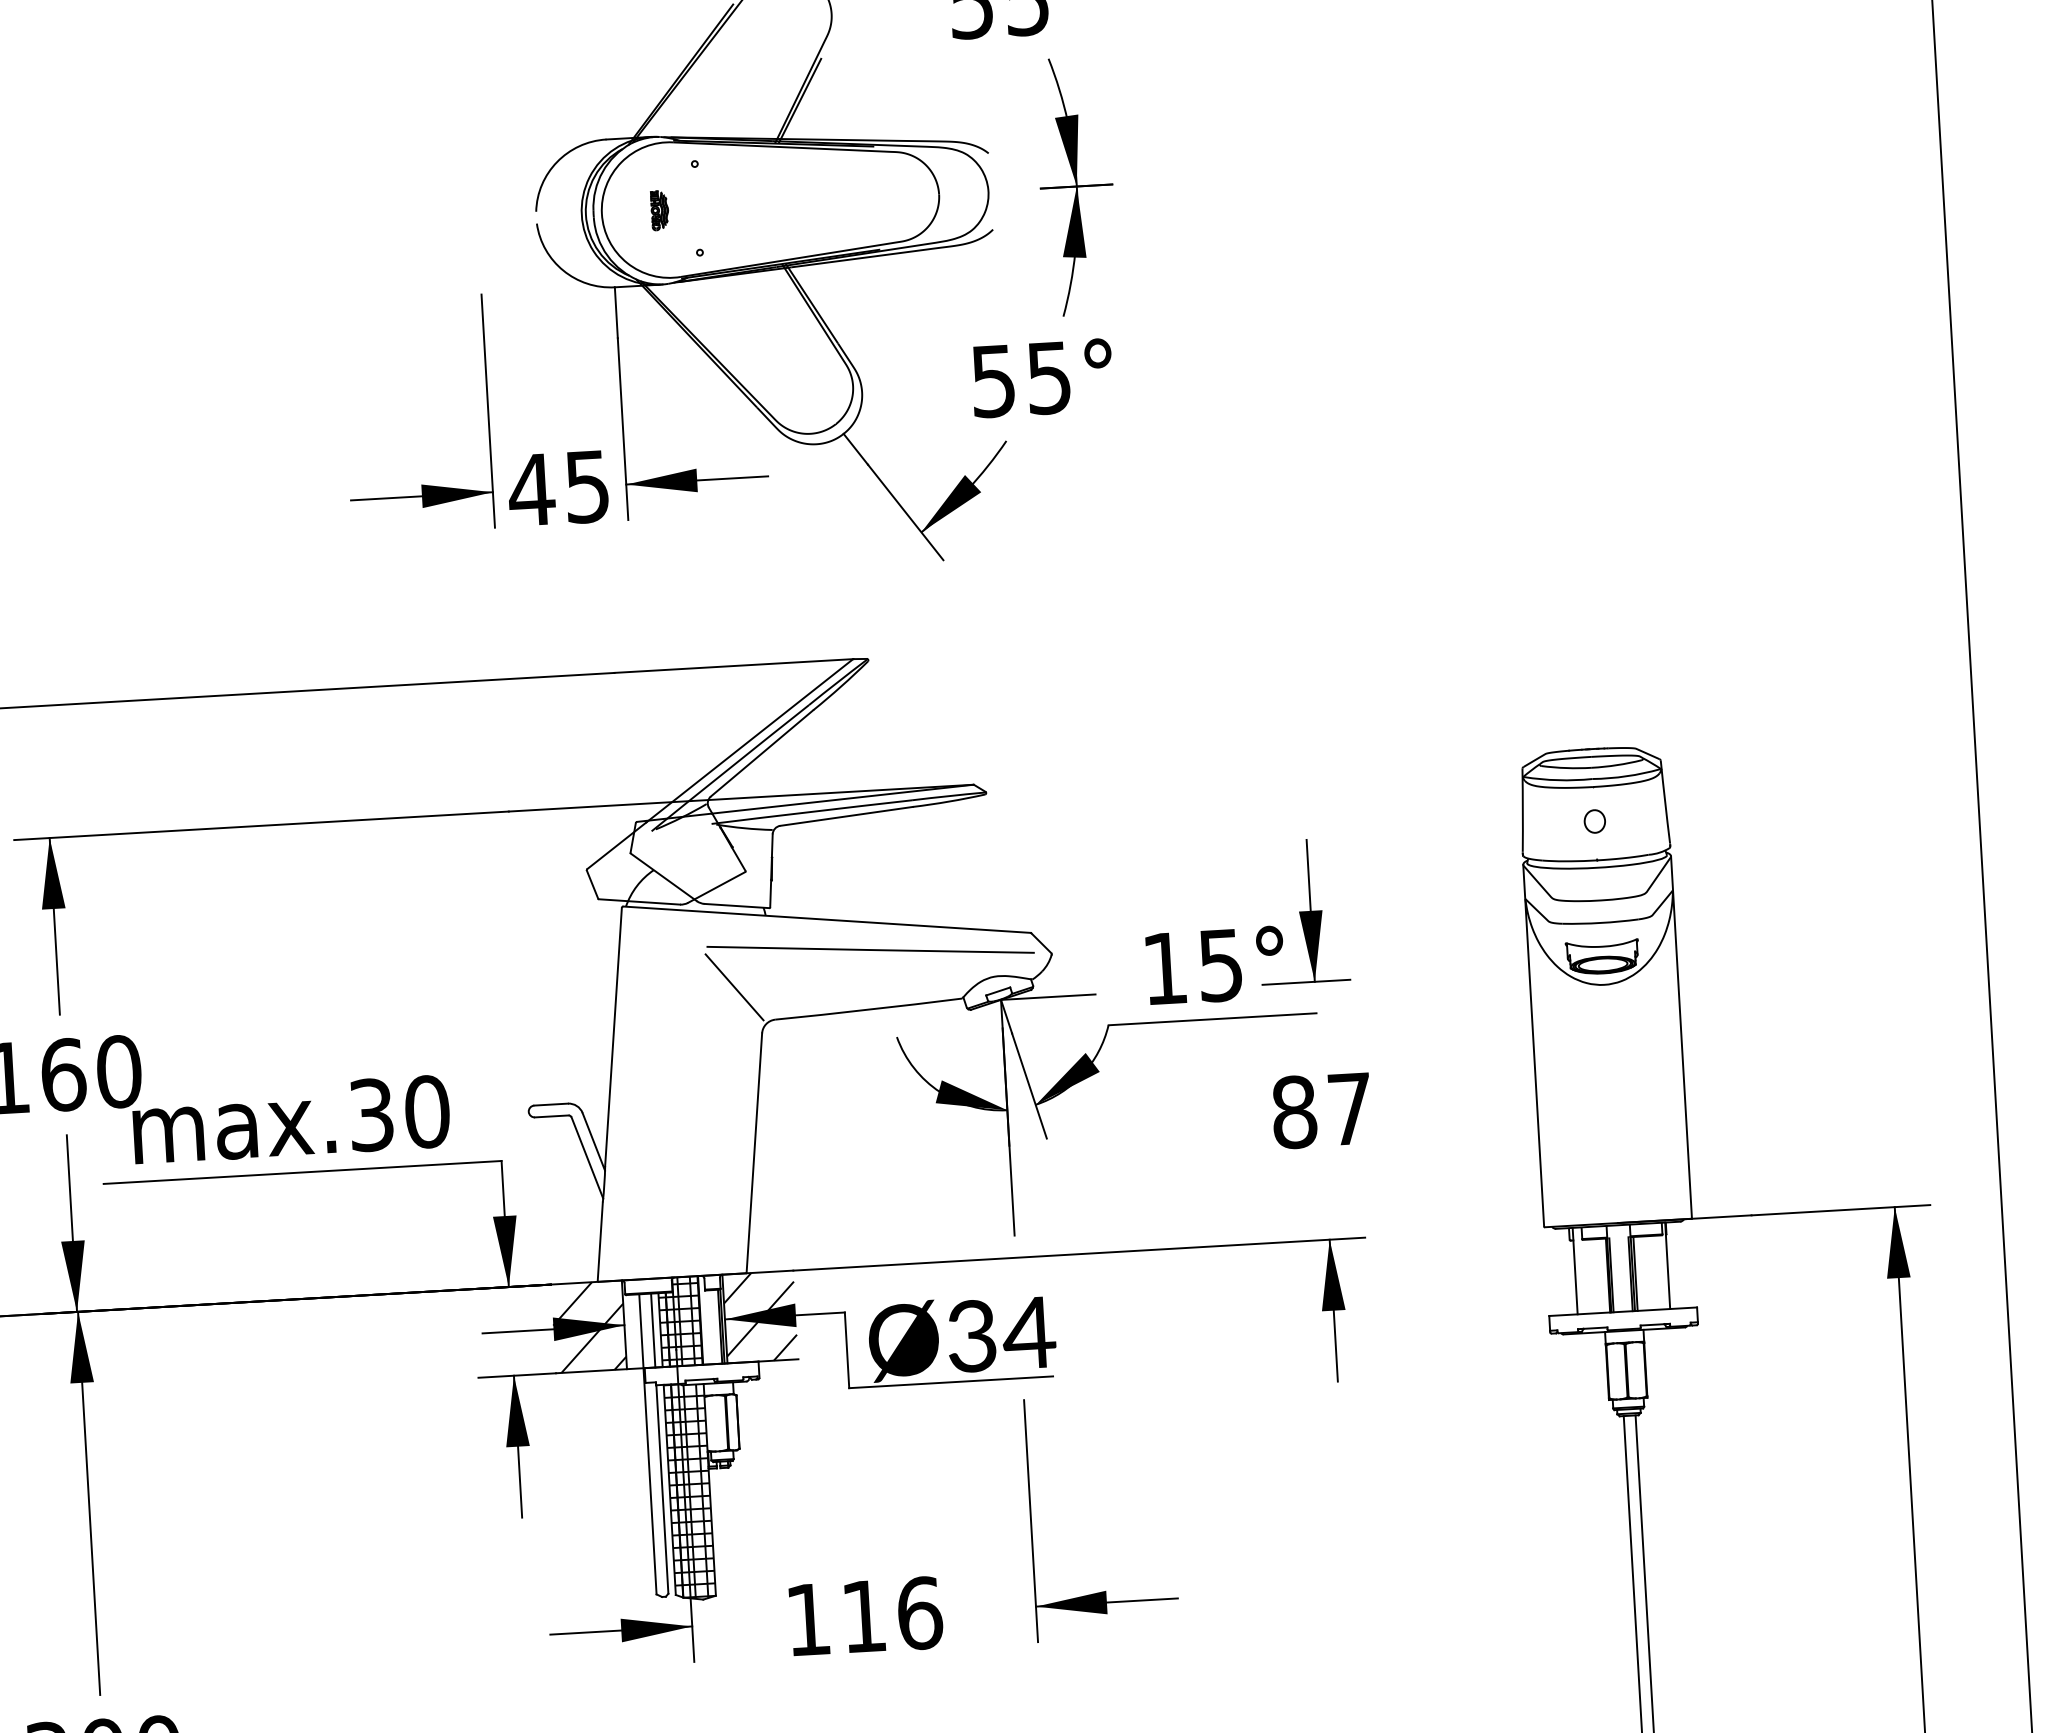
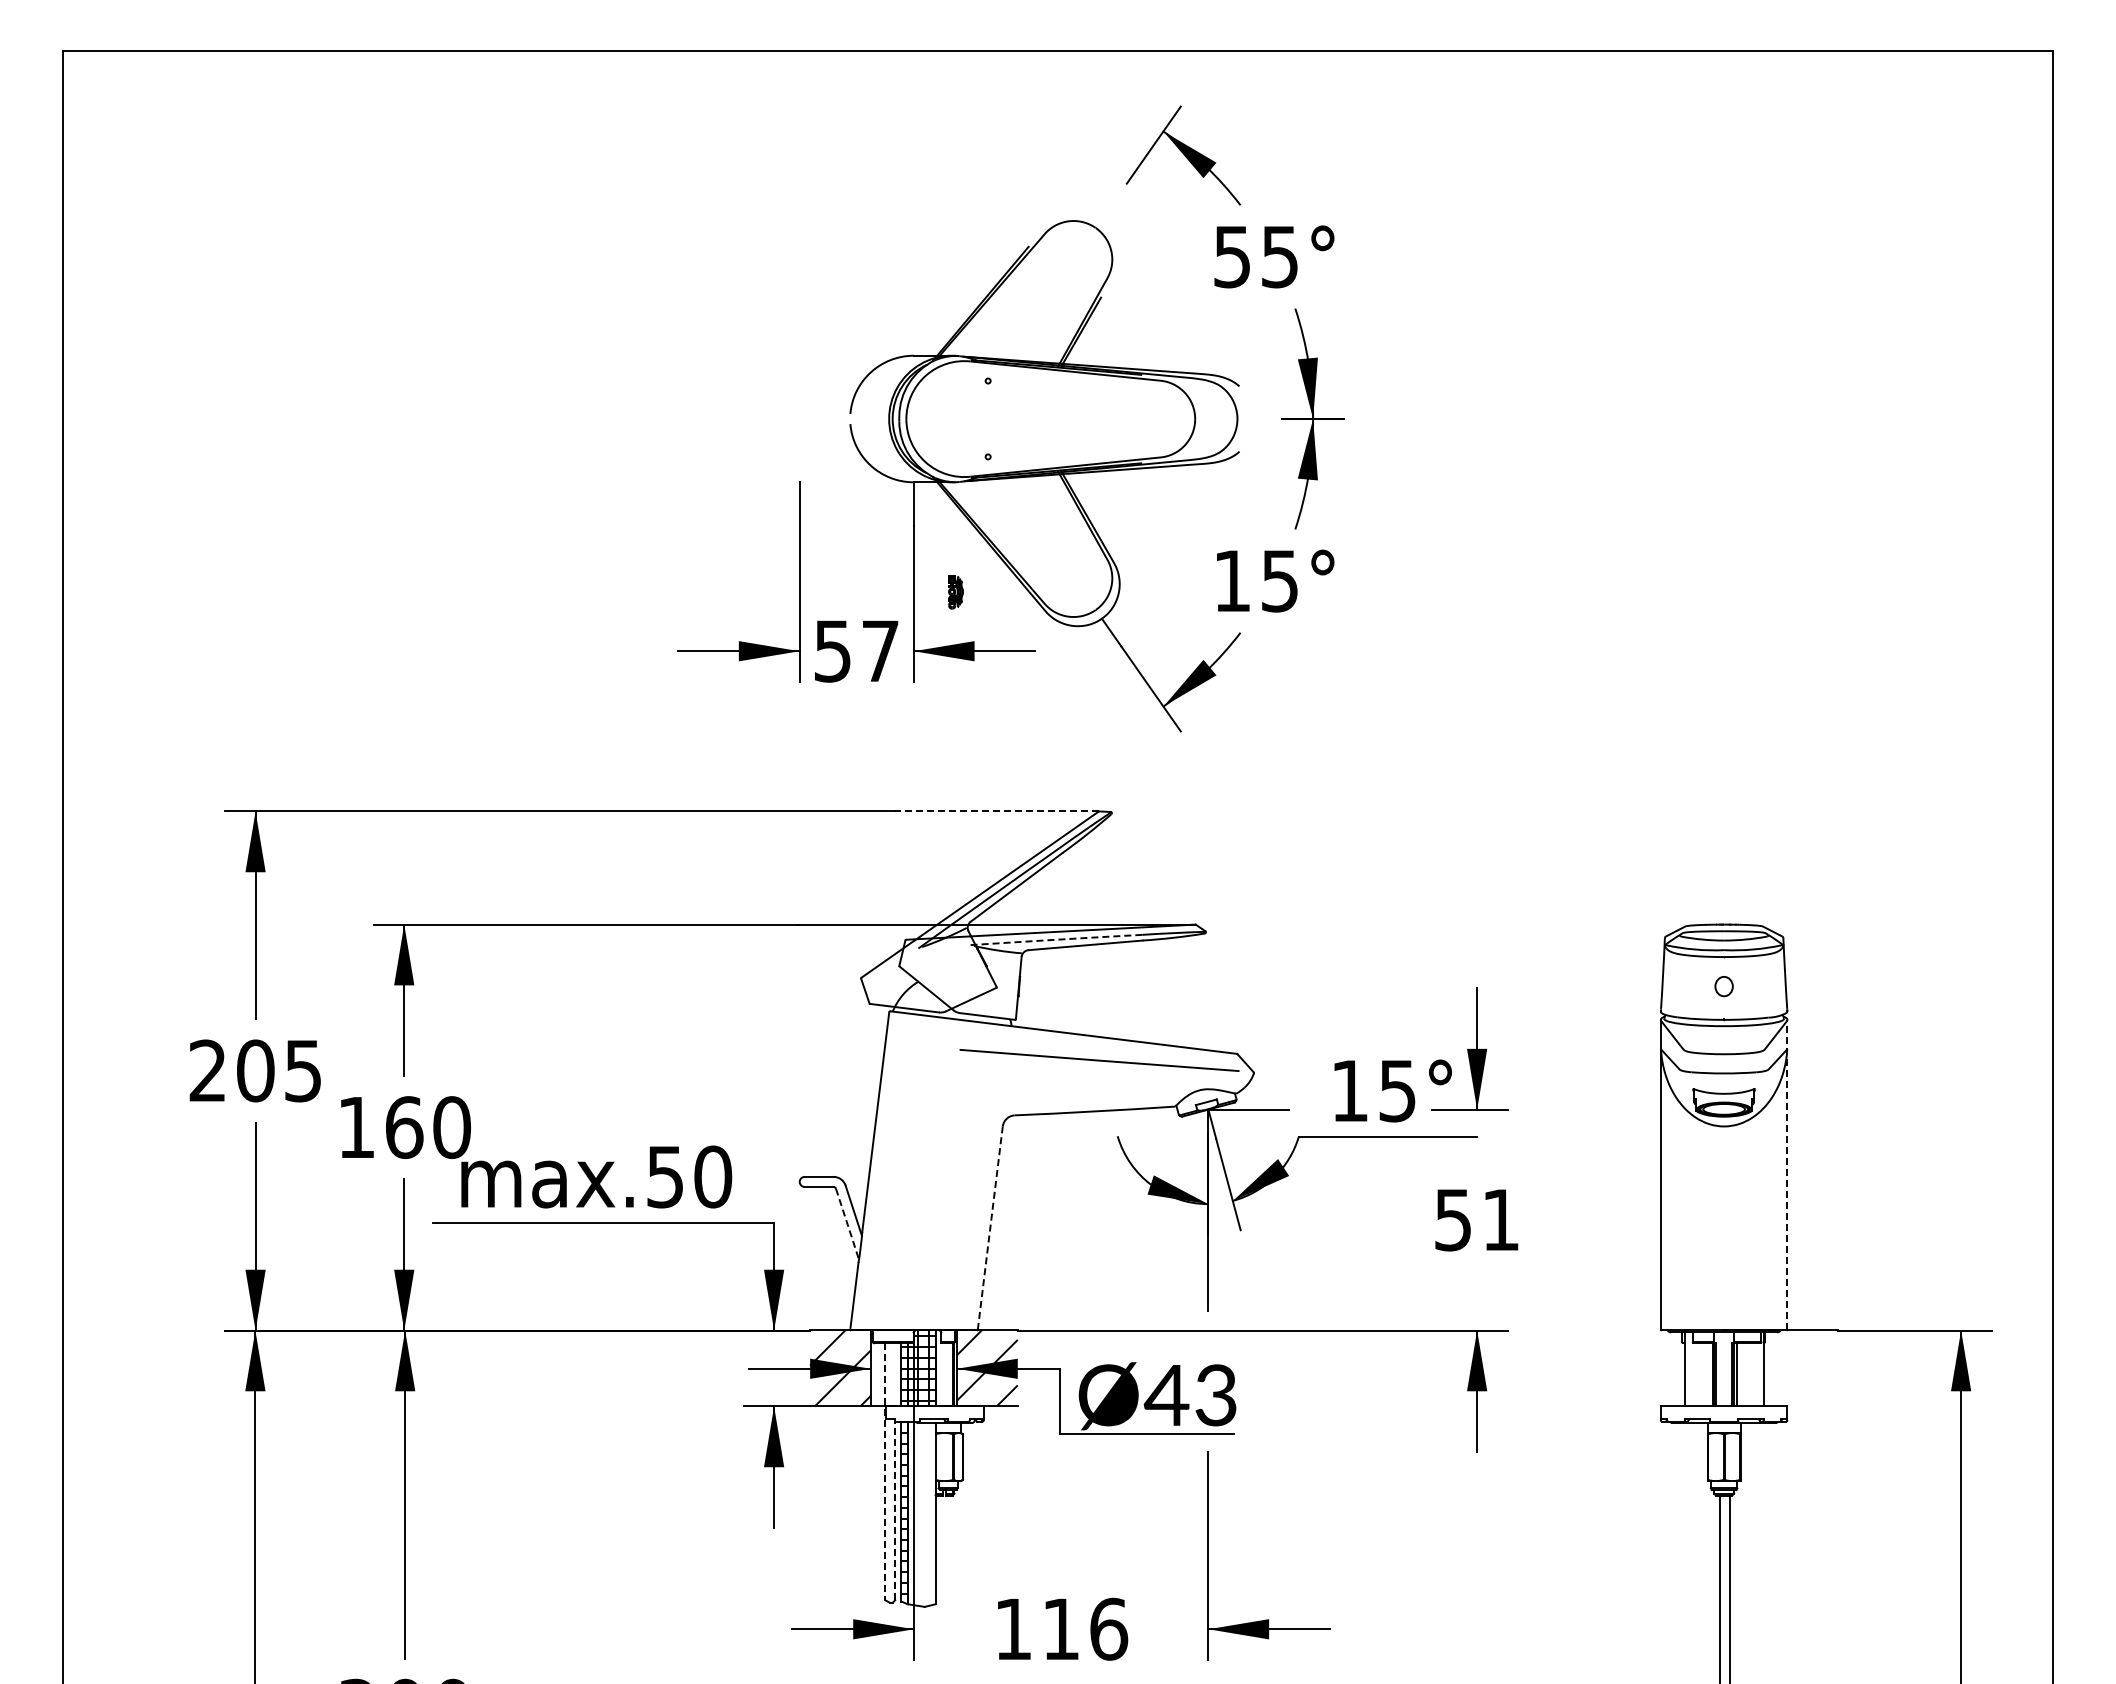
part: (659, 211) -> (955, 592), moved
text: (992, 381) -> (1231, 581), 55° -> 15°
text: (558, 488) -> (855, 651), 45 -> 57
line: (733, 666) -> (996, 811), solid -> dashed
arc: (812, 811) -> (1056, 939), solid -> dashed
line: (734, 987) -> (981, 1085), removed
line: (1681, 1036) -> (1787, 1174), solid -> dashed
text: (1321, 1110) -> (1476, 1219), 87 -> 51
text: (371, 1114) -> (665, 1176), max.30 -> max.50
line: (754, 1152) -> (990, 1227), solid -> dashed
line: (587, 1158) -> (847, 1224), solid -> dashed
line: (653, 1330) -> (895, 1374), removed
text: (999, 1334) -> (1190, 1395), Ø34 -> Ø43
line: (648, 1444) -> (885, 1471), solid -> dashed
line: (662, 1489) -> (895, 1510), solid -> dashed
hatch: (693, 1490) -> (921, 1513), removed

